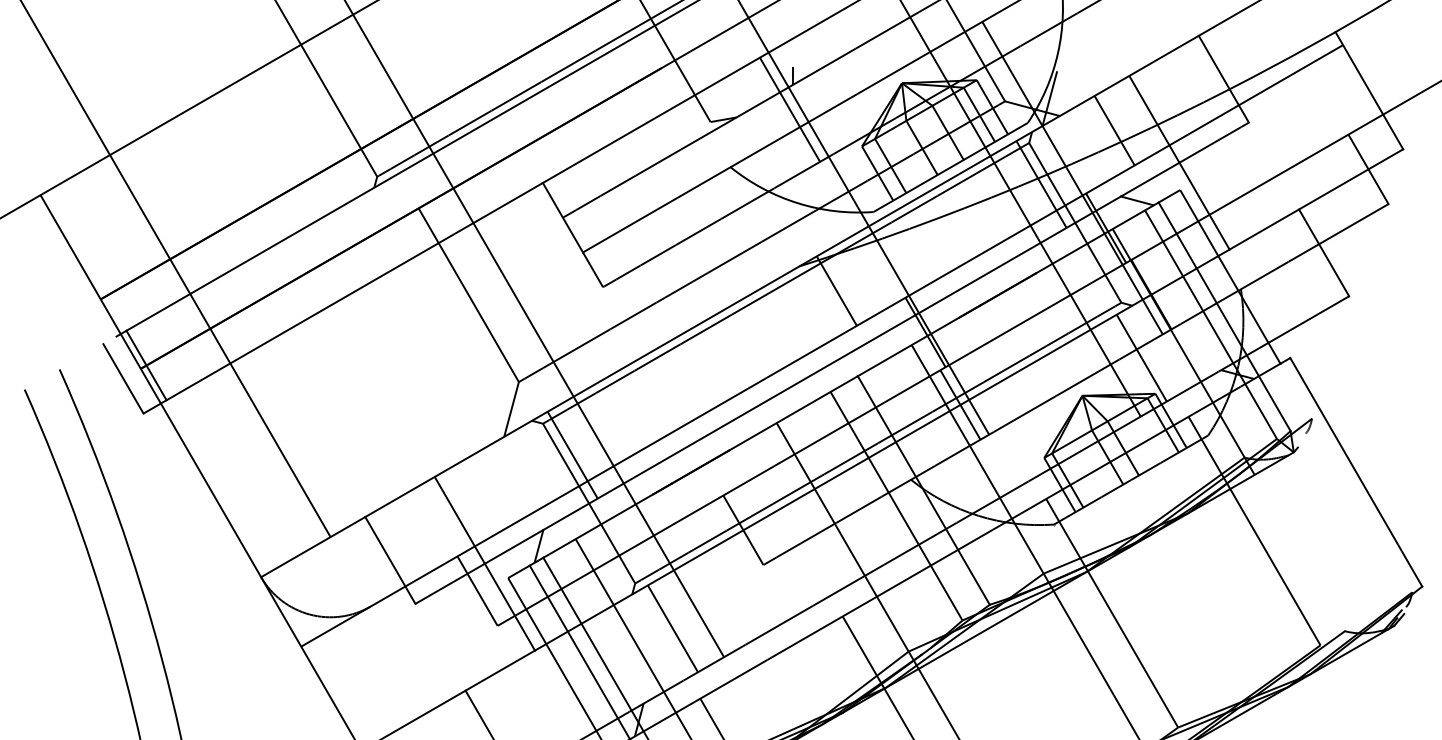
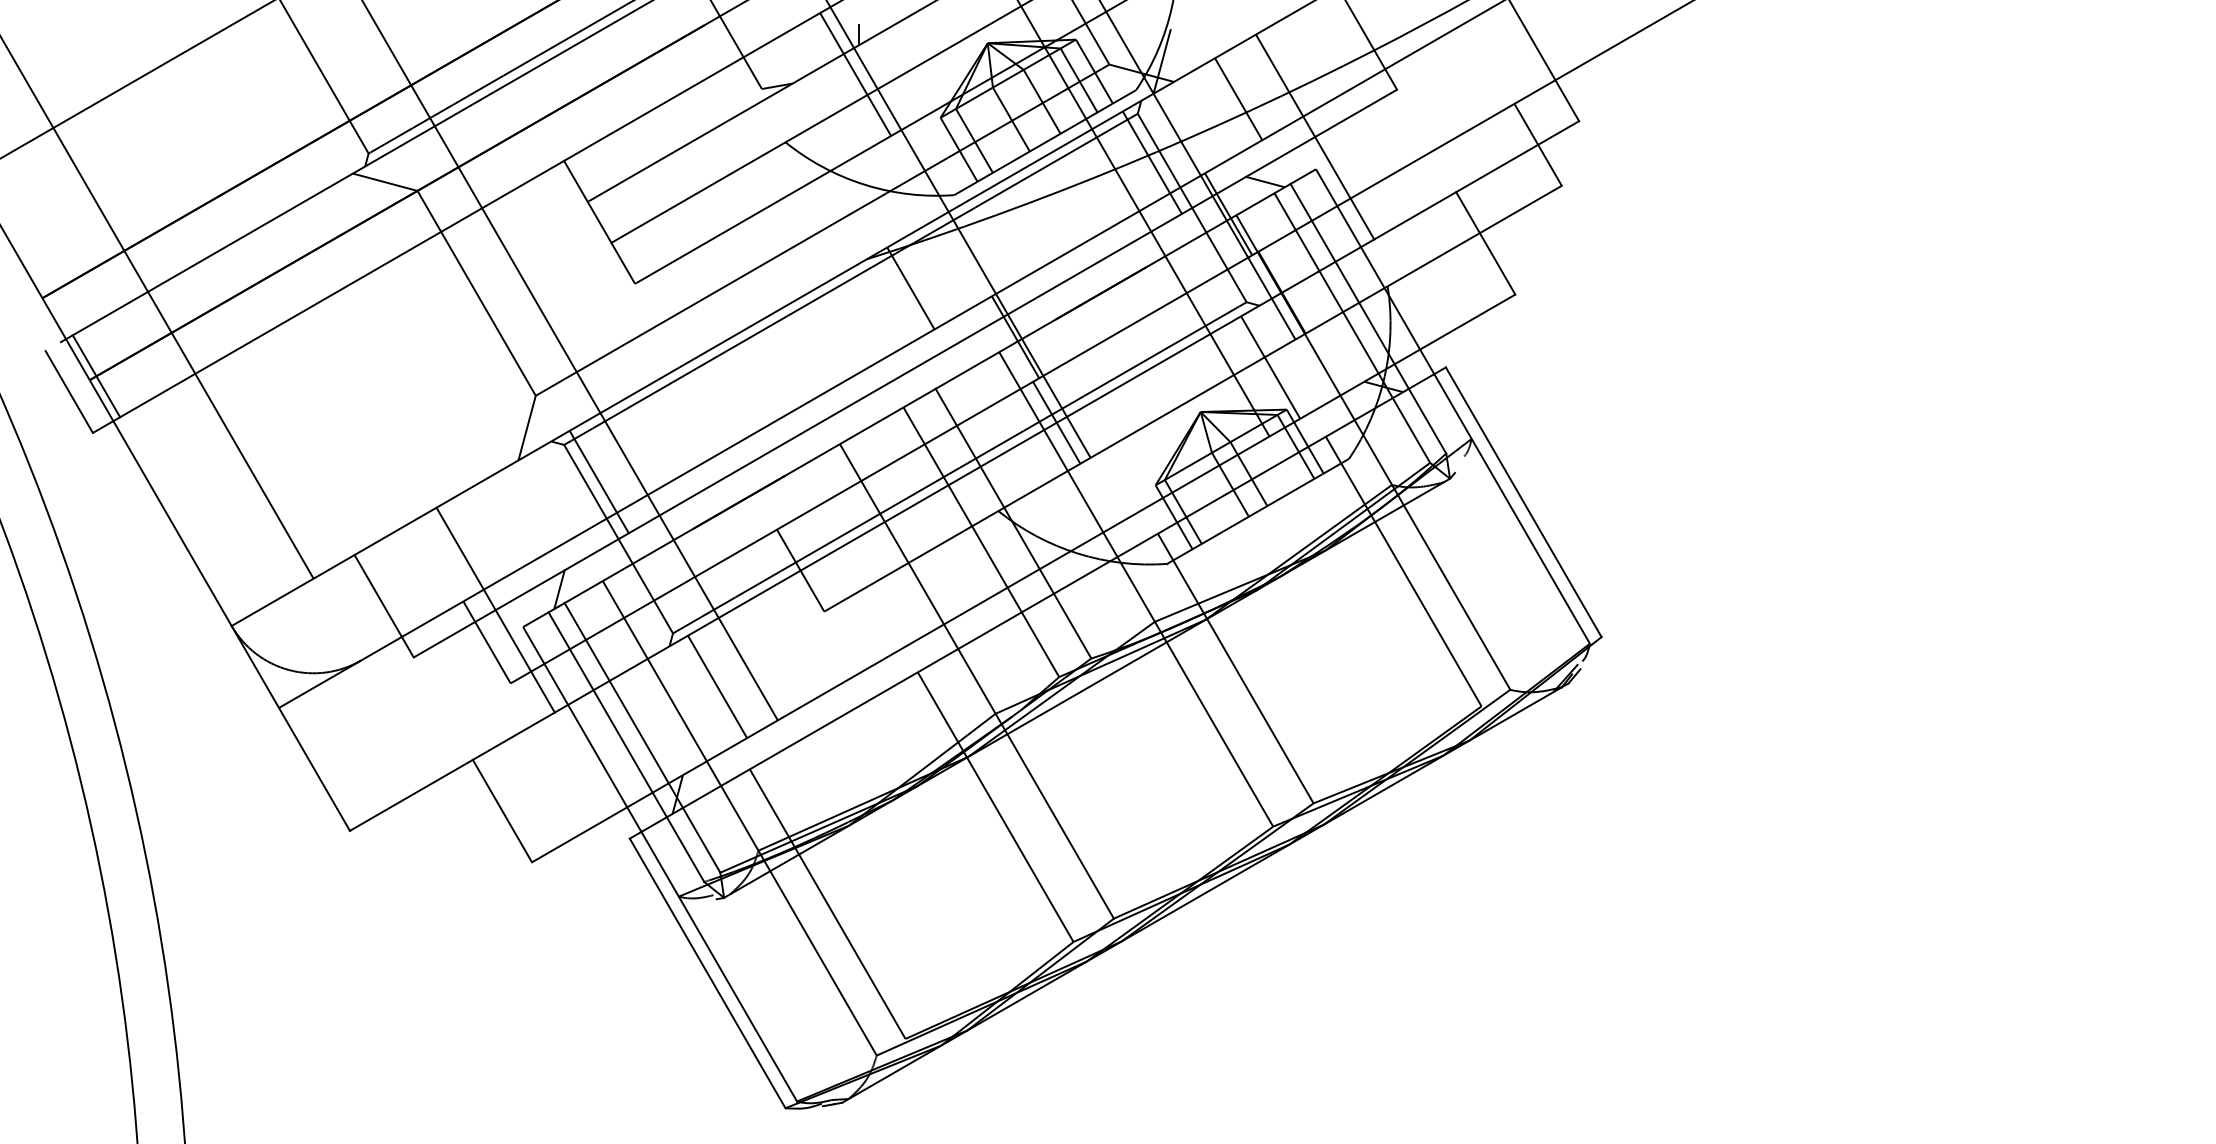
line: (390, 200) -> (384, 181), added
line: (1345, 477) -> (1511, 508), added
line: (1299, 553) -> (1456, 597), added

